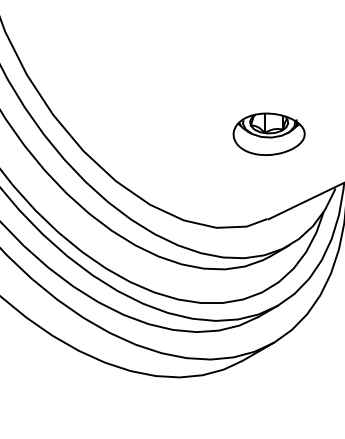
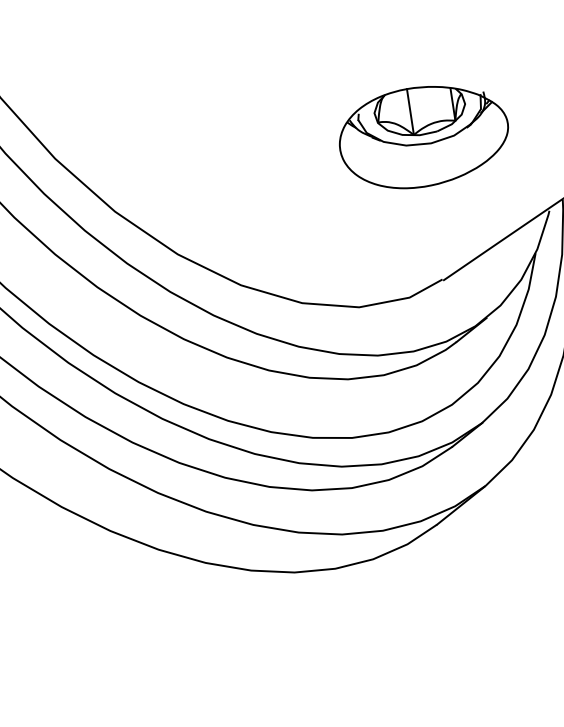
part: (268, 133) -> (422, 135), size x1.4

